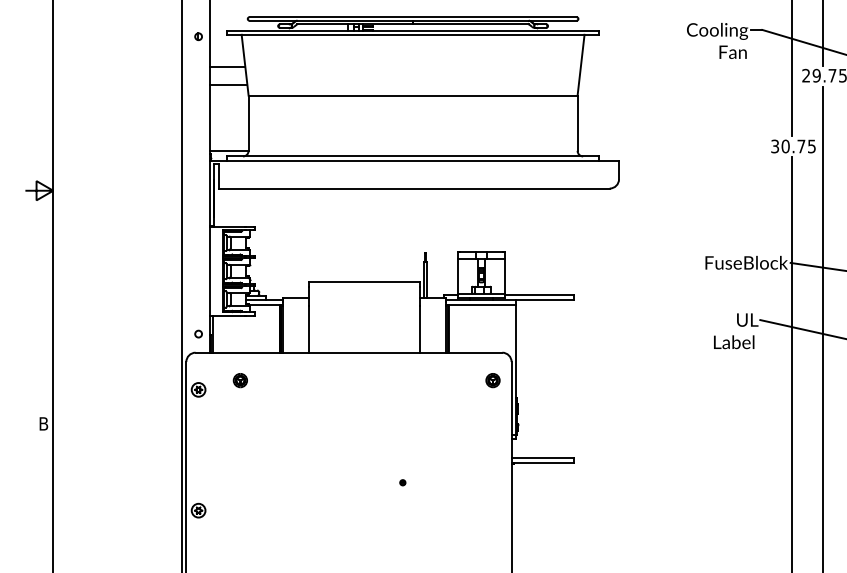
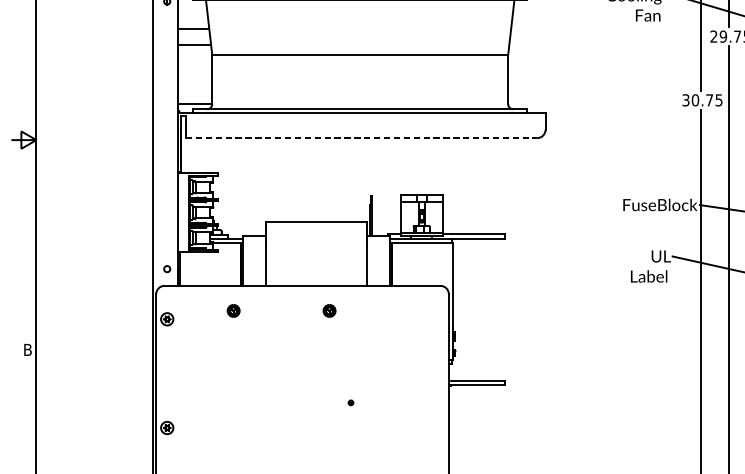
line: (415, 188) -> (362, 138), solid -> dashed
part: (239, 380) -> (232, 310), moved
part: (492, 380) -> (329, 310), moved

